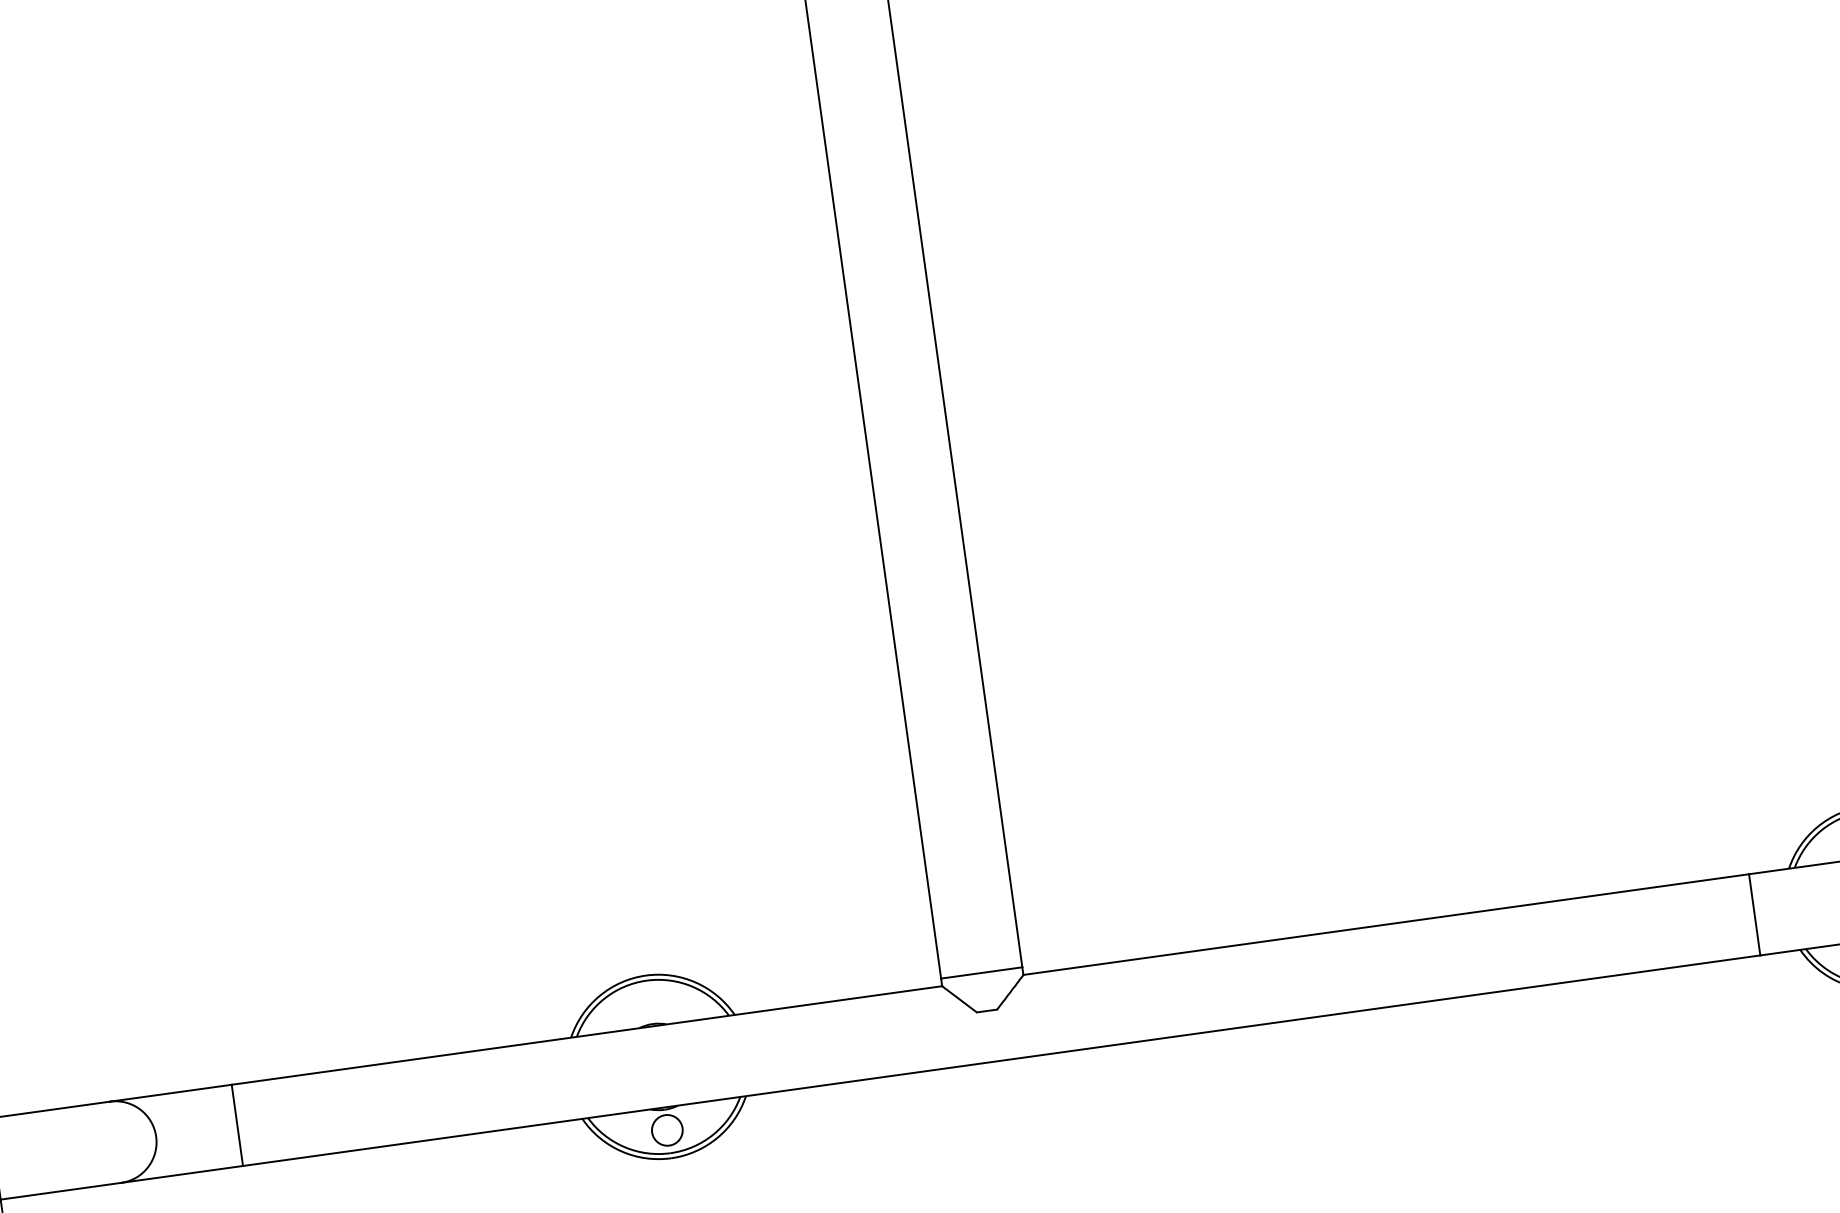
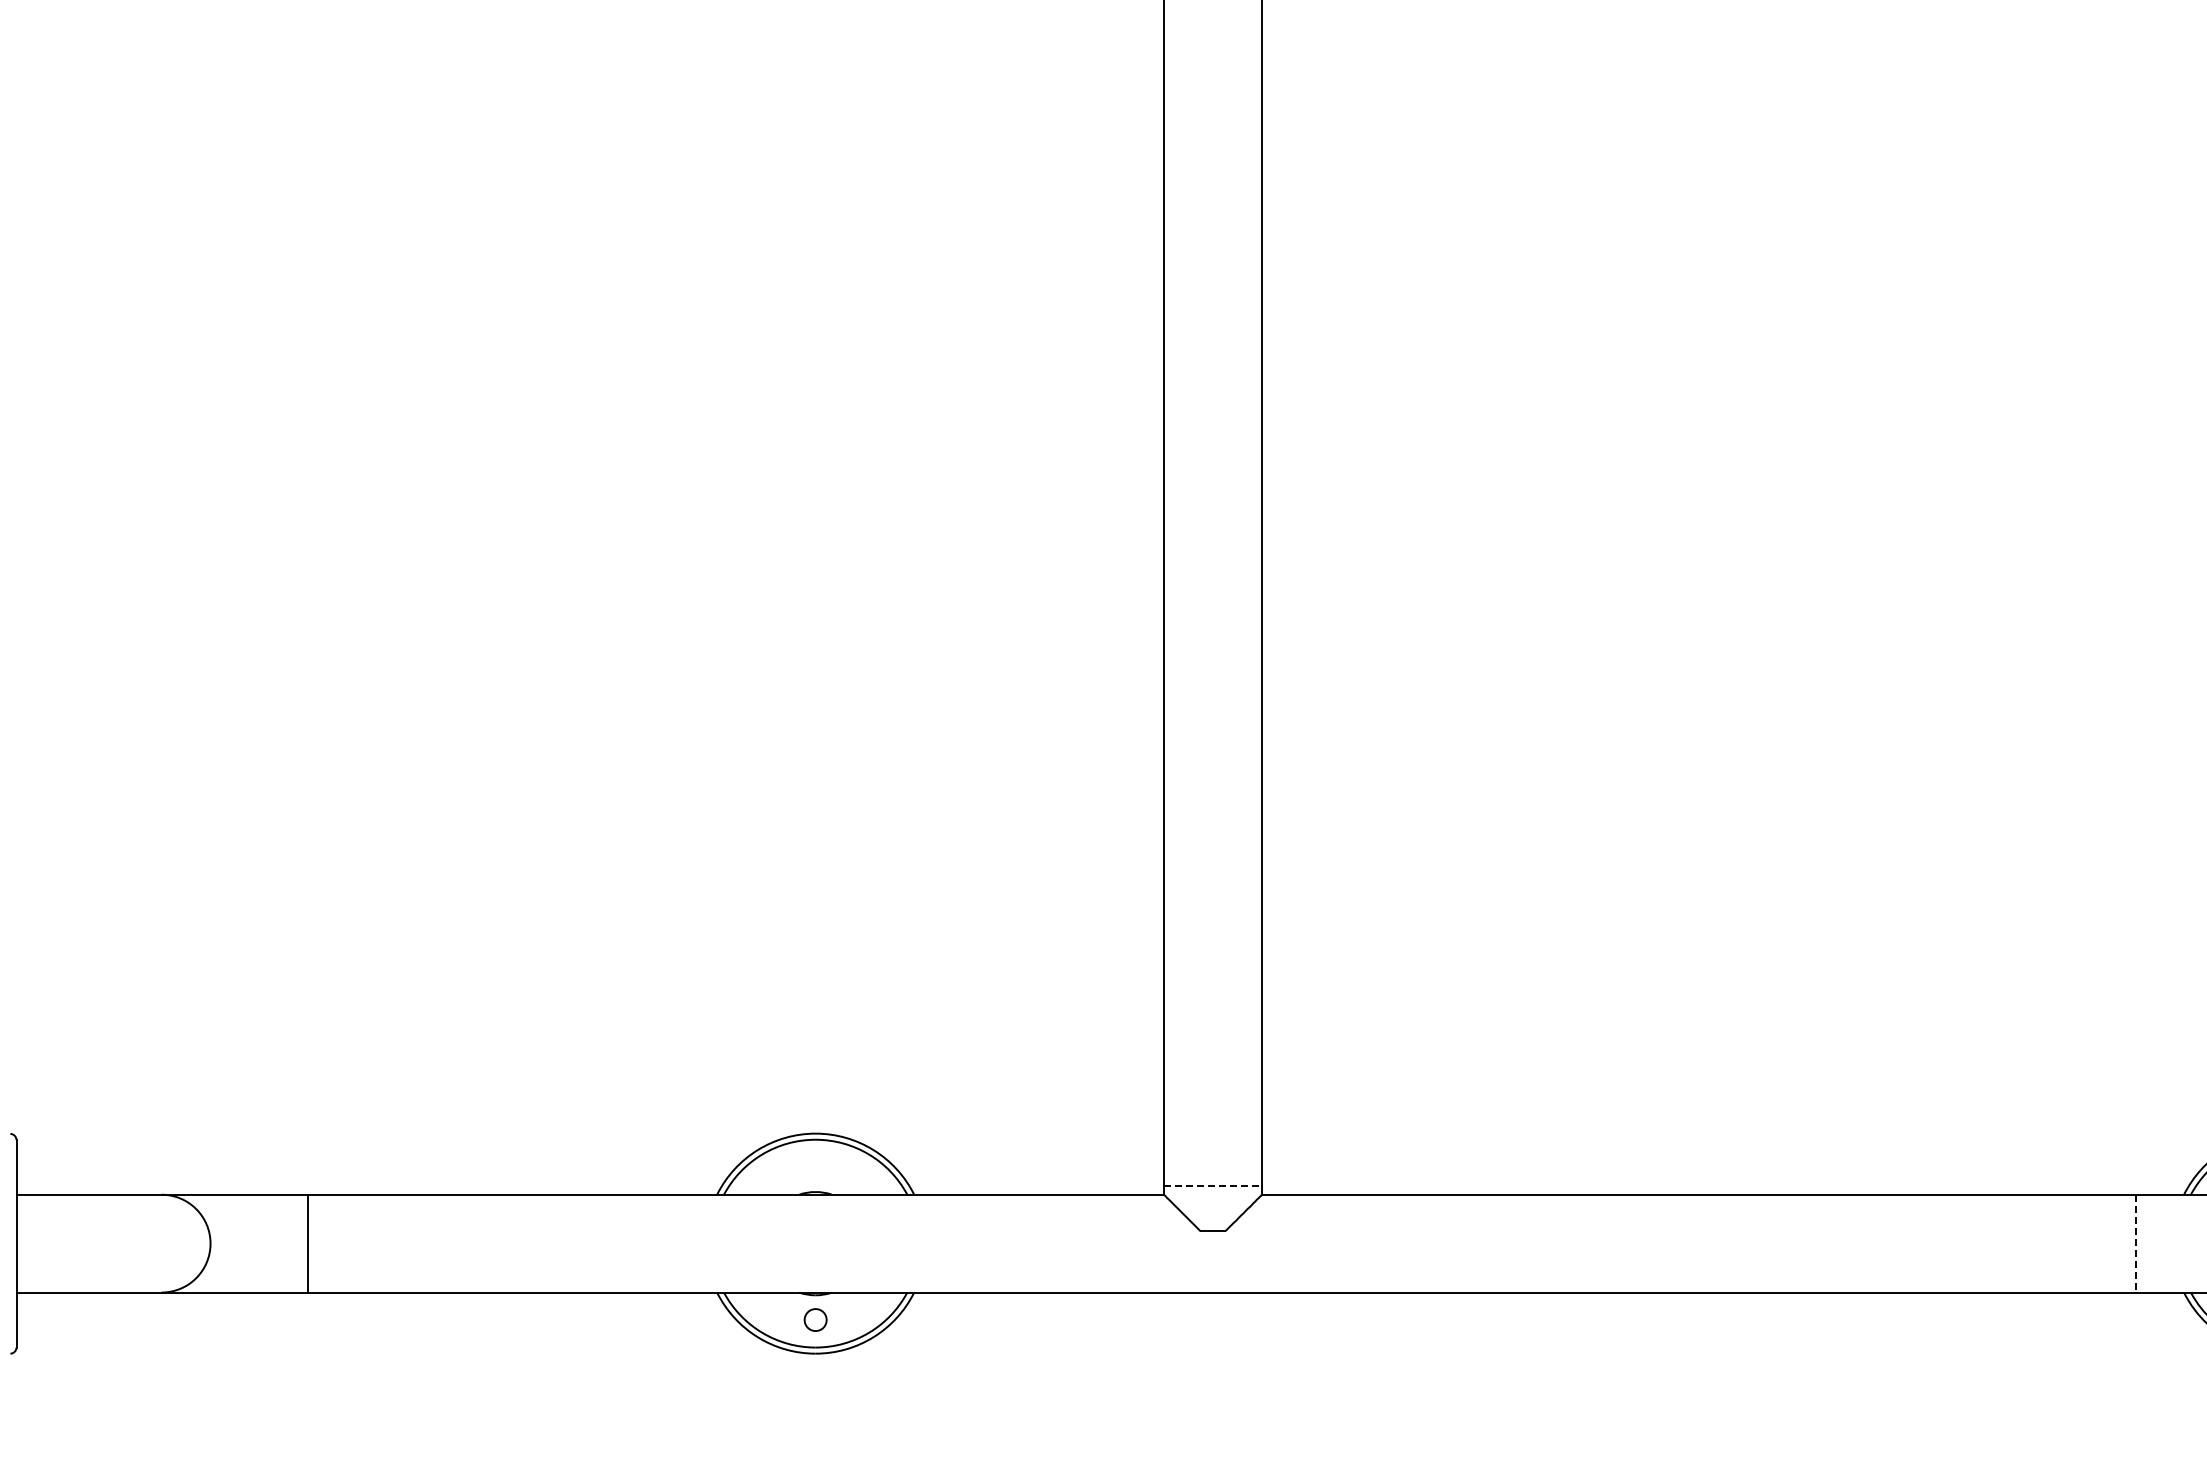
line: (1754, 914) -> (2135, 1243), solid -> dashed
line: (981, 972) -> (1212, 1185), solid -> dashed
circle: (667, 1129) -> (815, 1319), size x0.6

